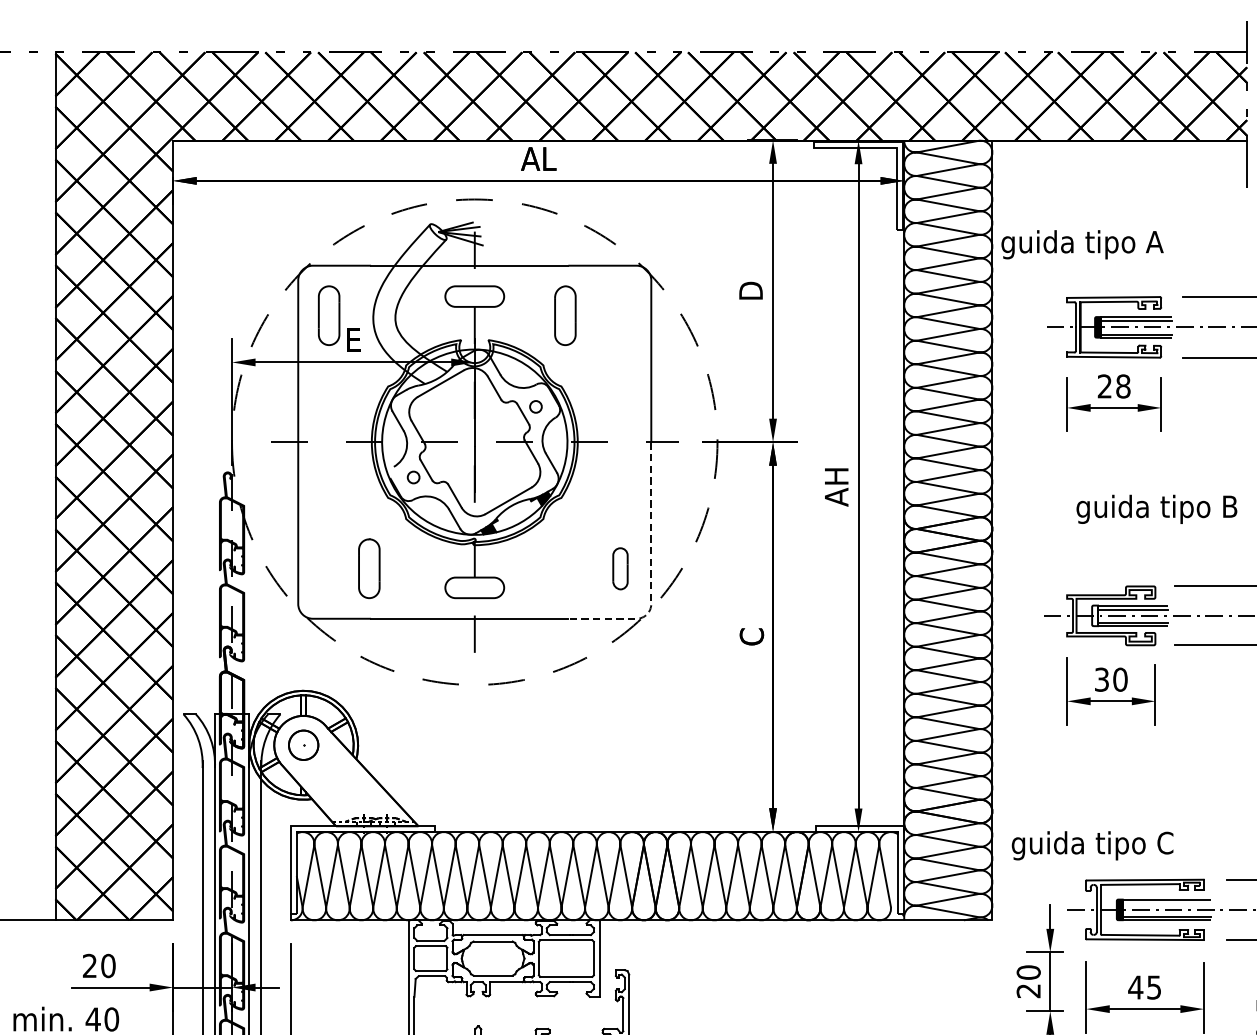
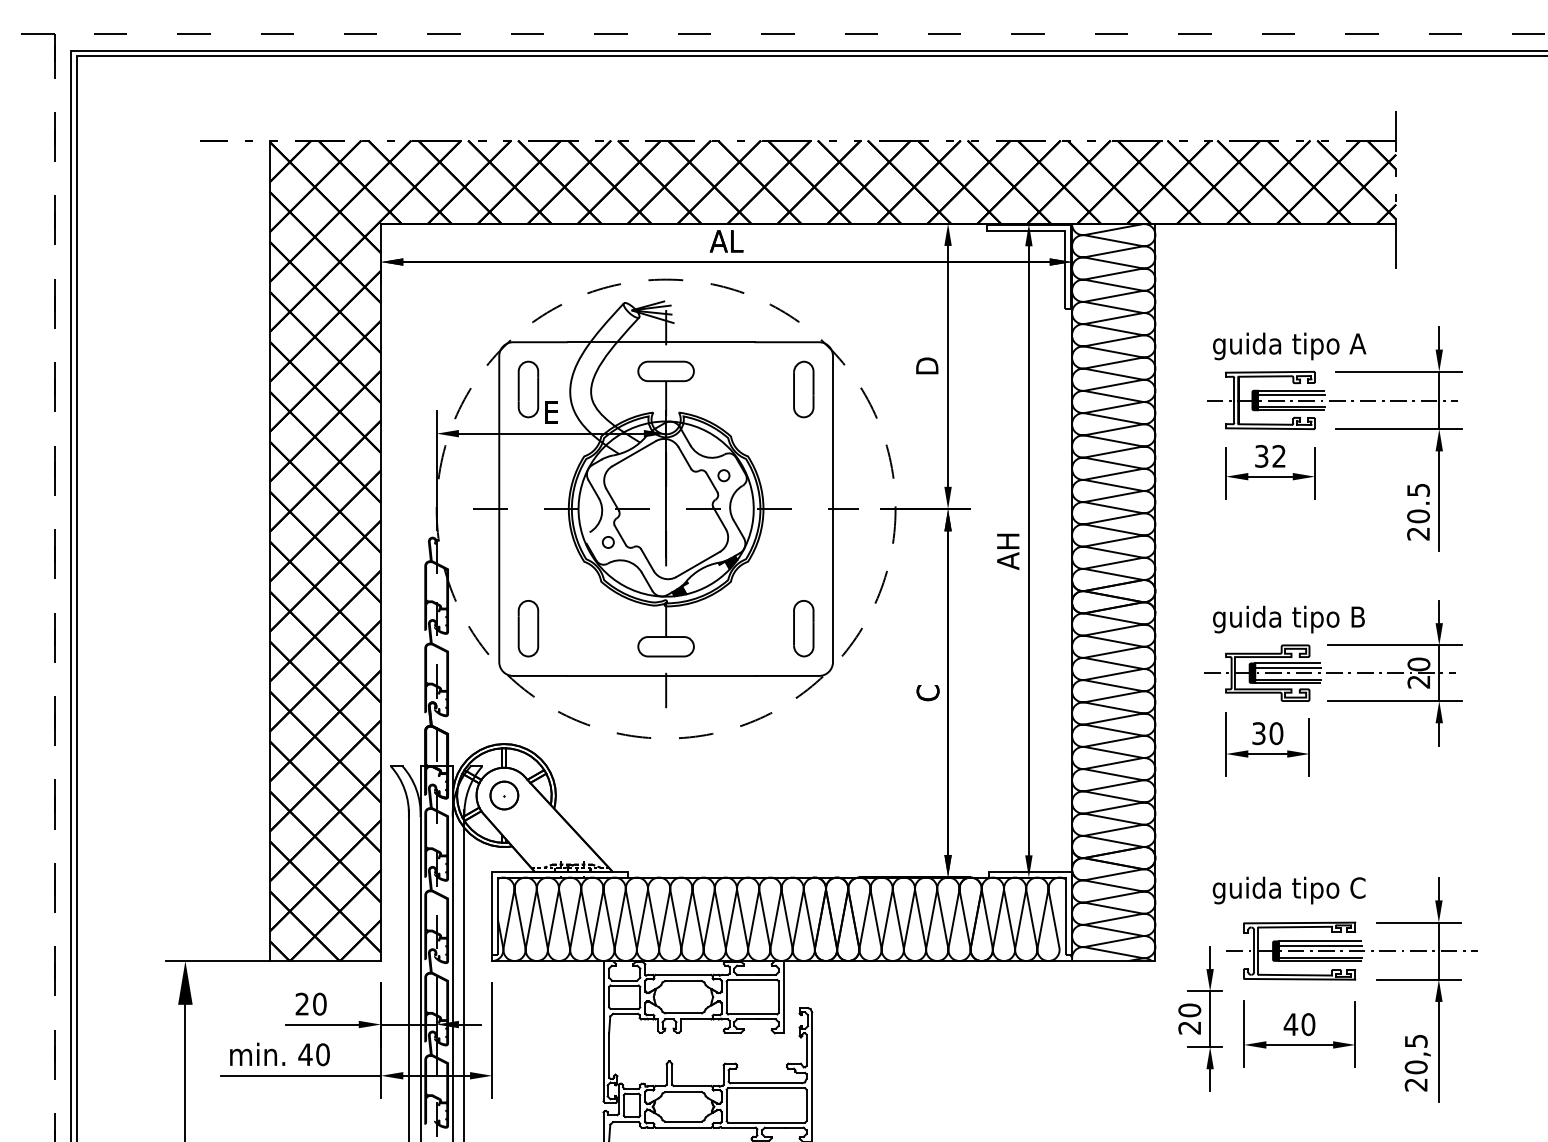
text: (1082, 244) -> (1289, 346), moved
part: (565, 315) -> (803, 389), moved
text: (1114, 386) -> (1270, 456), 28 -> 32
text: (1156, 509) -> (1288, 619), moved
part: (369, 568) -> (528, 628), moved
part: (620, 568) -> (803, 628), size x1.43
line: (650, 575) -> (832, 635), dashed -> solid
fill: (1095, 615) -> (1252, 672), added
text: (1091, 845) -> (1288, 890), moved
line: (1167, 903) -> (1320, 945), added
text: (1154, 987) -> (1308, 1024), 45 -> 40

